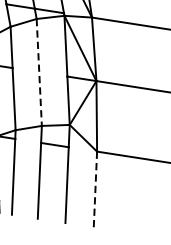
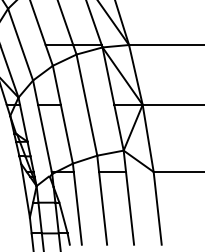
line: (38, 72) -> (86, 105), dashed -> solid
line: (95, 189) -> (157, 208), dashed -> solid

